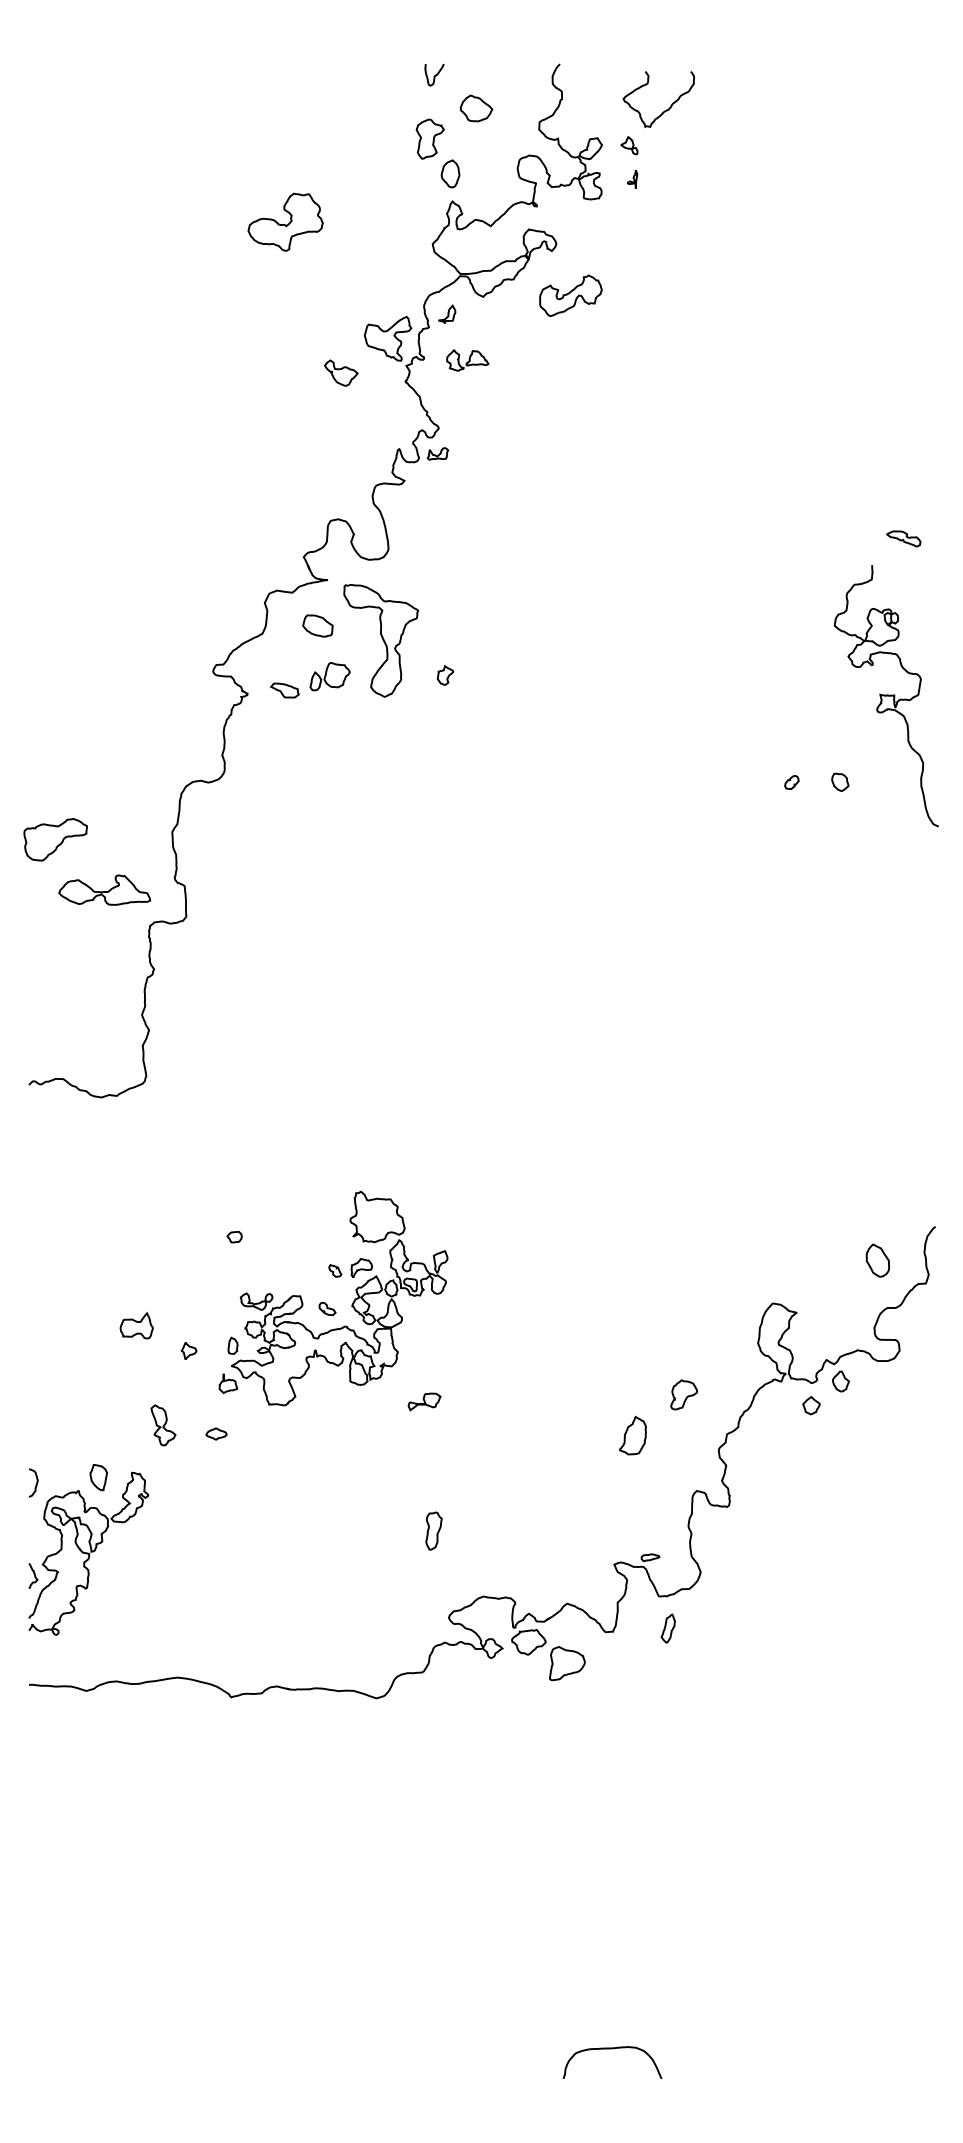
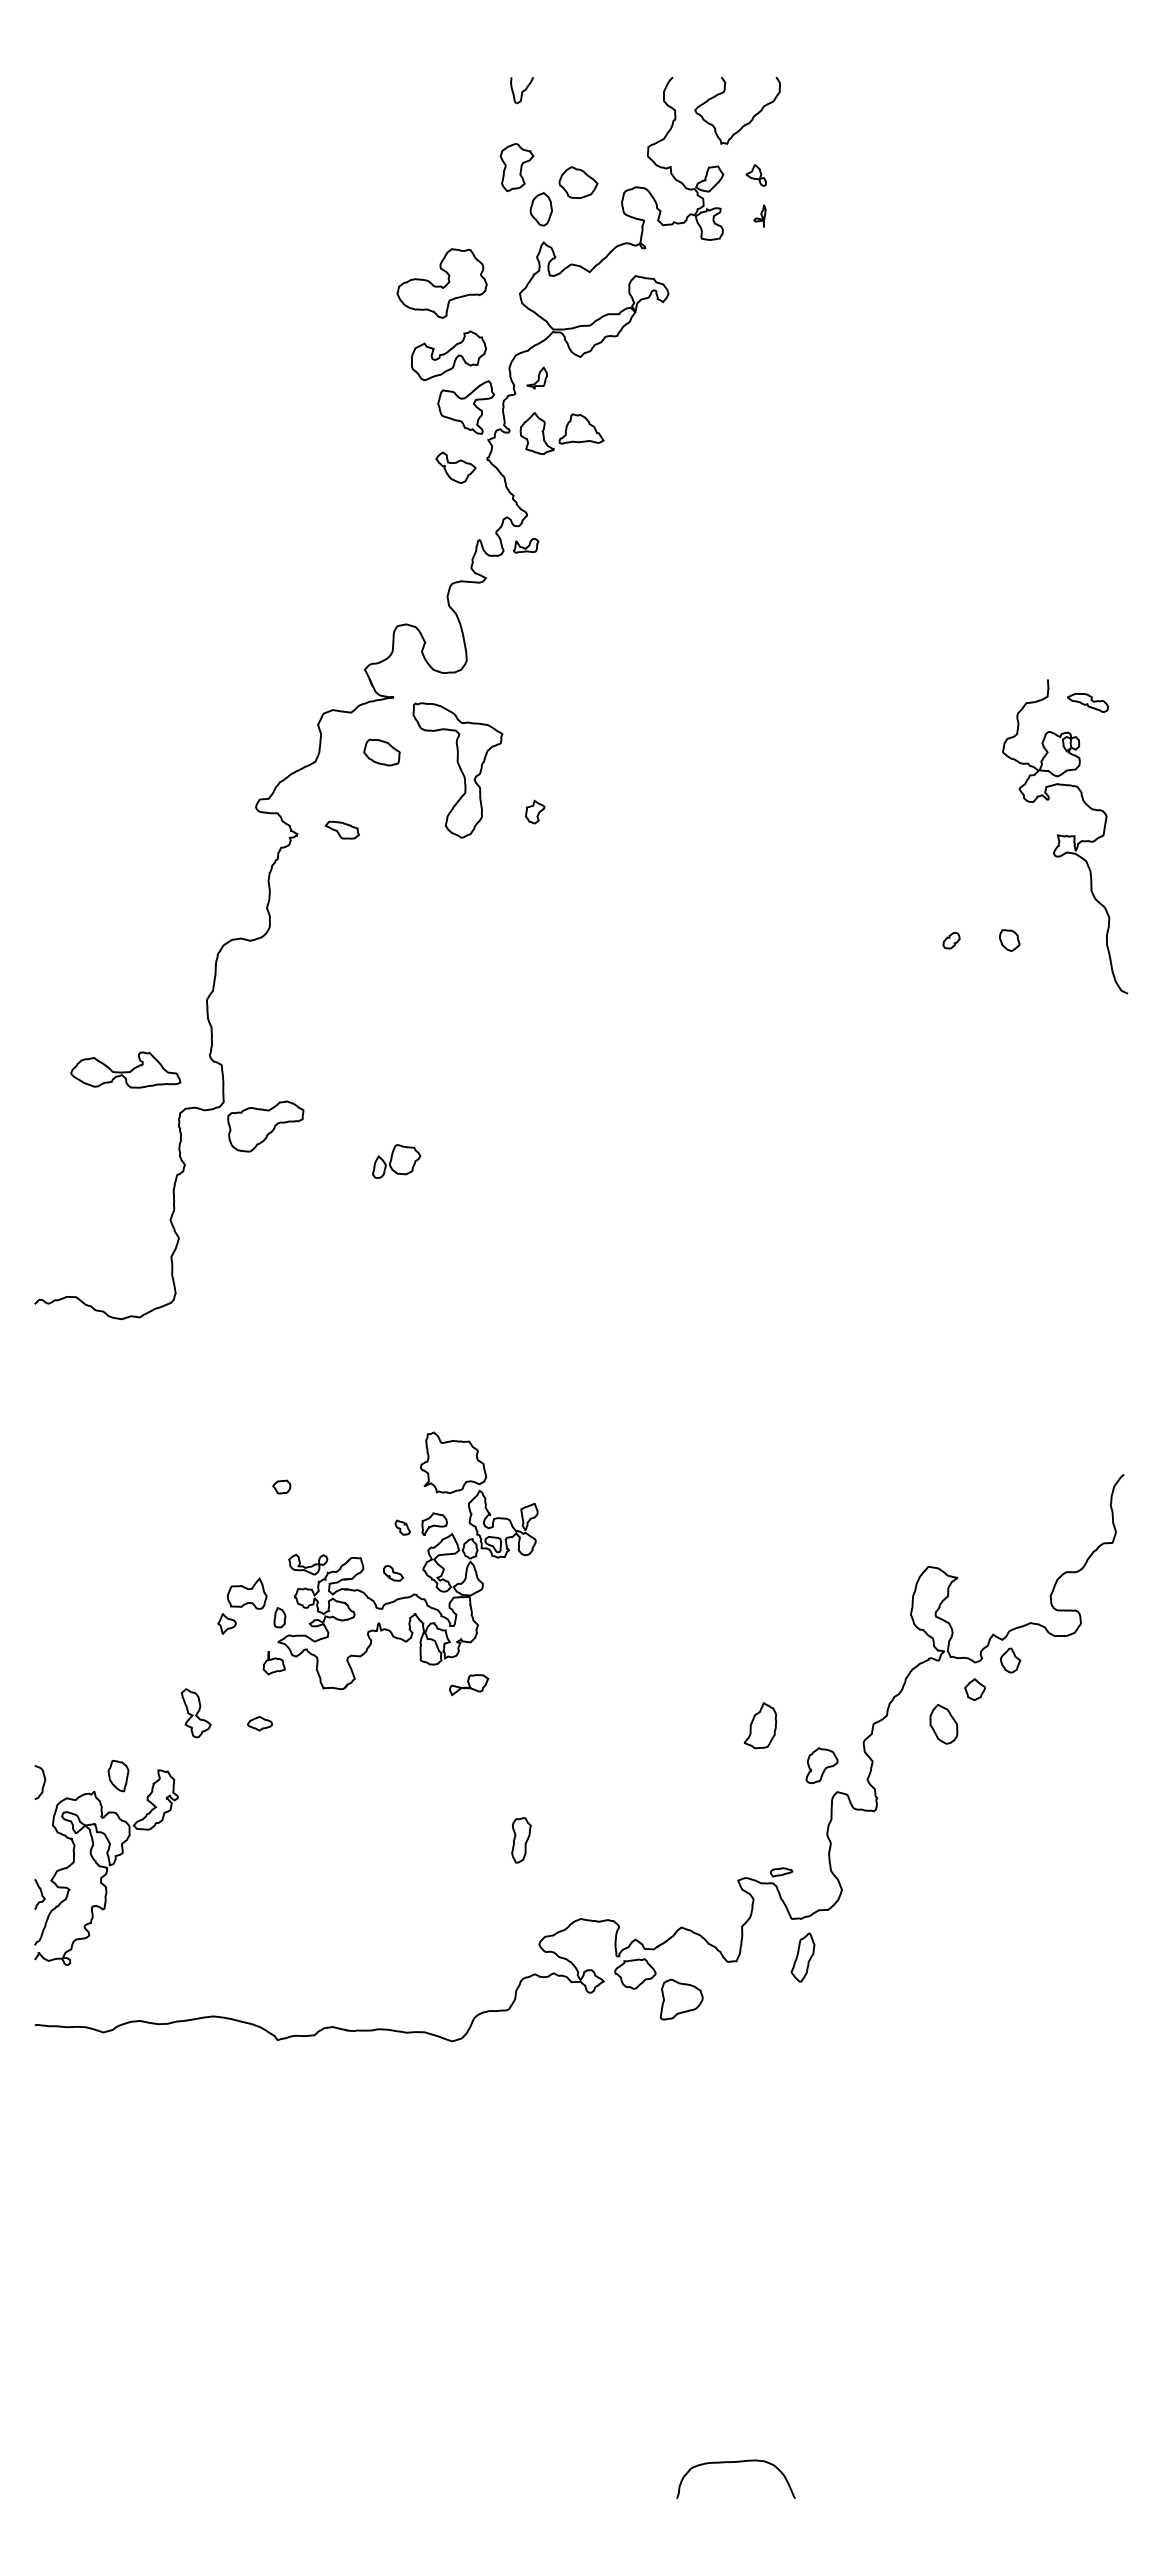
part: (476, 108) -> (578, 182), moved
curve: (665, 110) -> (745, 123), moved
part: (285, 222) -> (441, 283), moved
part: (570, 295) -> (448, 355), moved
part: (467, 360) -> (561, 433), size x1.67
part: (340, 372) -> (455, 467), moved
part: (903, 538) -> (1087, 702), moved
part: (330, 676) -> (396, 1161), moved
part: (55, 839) -> (265, 1126), moved
part: (877, 1260) -> (943, 1724), moved
part: (136, 1325) -> (246, 1593), moved
part: (683, 1394) -> (821, 1765), moved
part: (424, 1402) -> (469, 1685), moved
part: (667, 1628) -> (802, 1957), size x1.43

